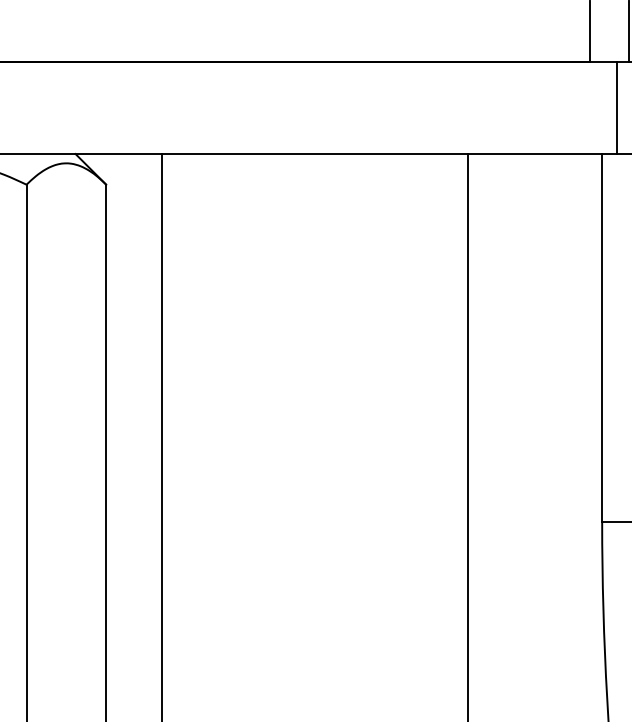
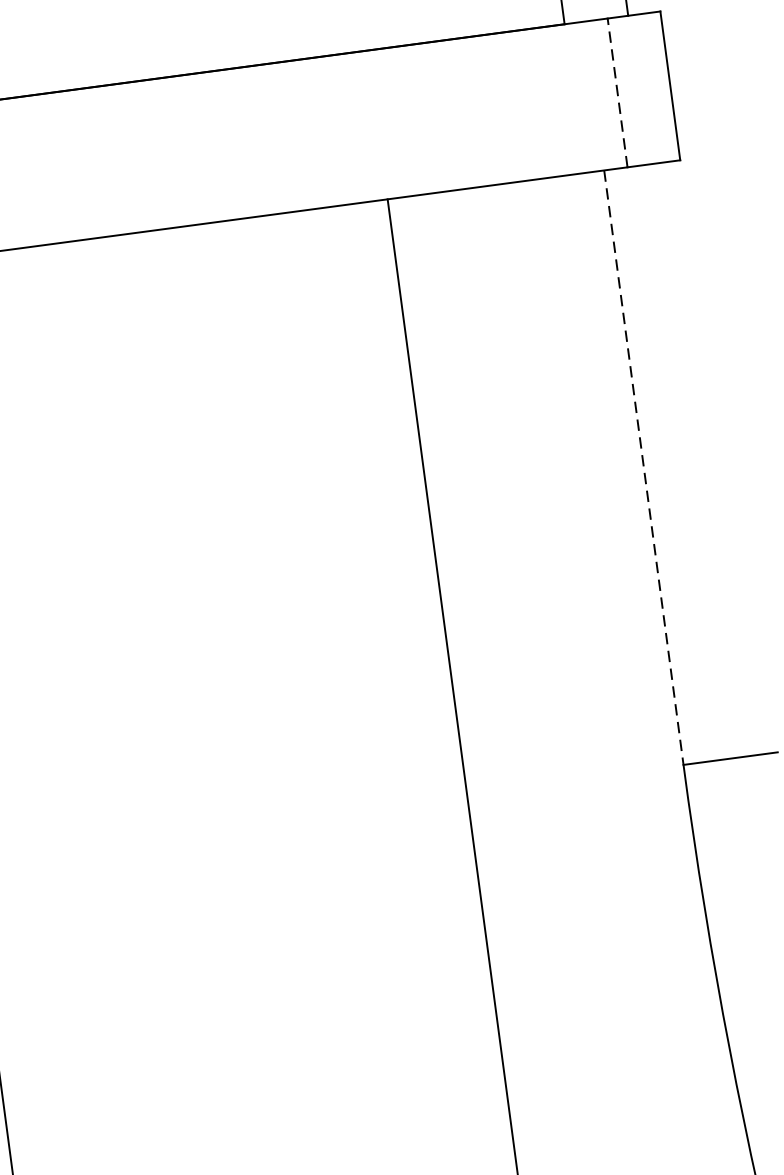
line: (616, 107) -> (617, 92), solid -> dashed
line: (602, 337) -> (644, 467), solid -> dashed

